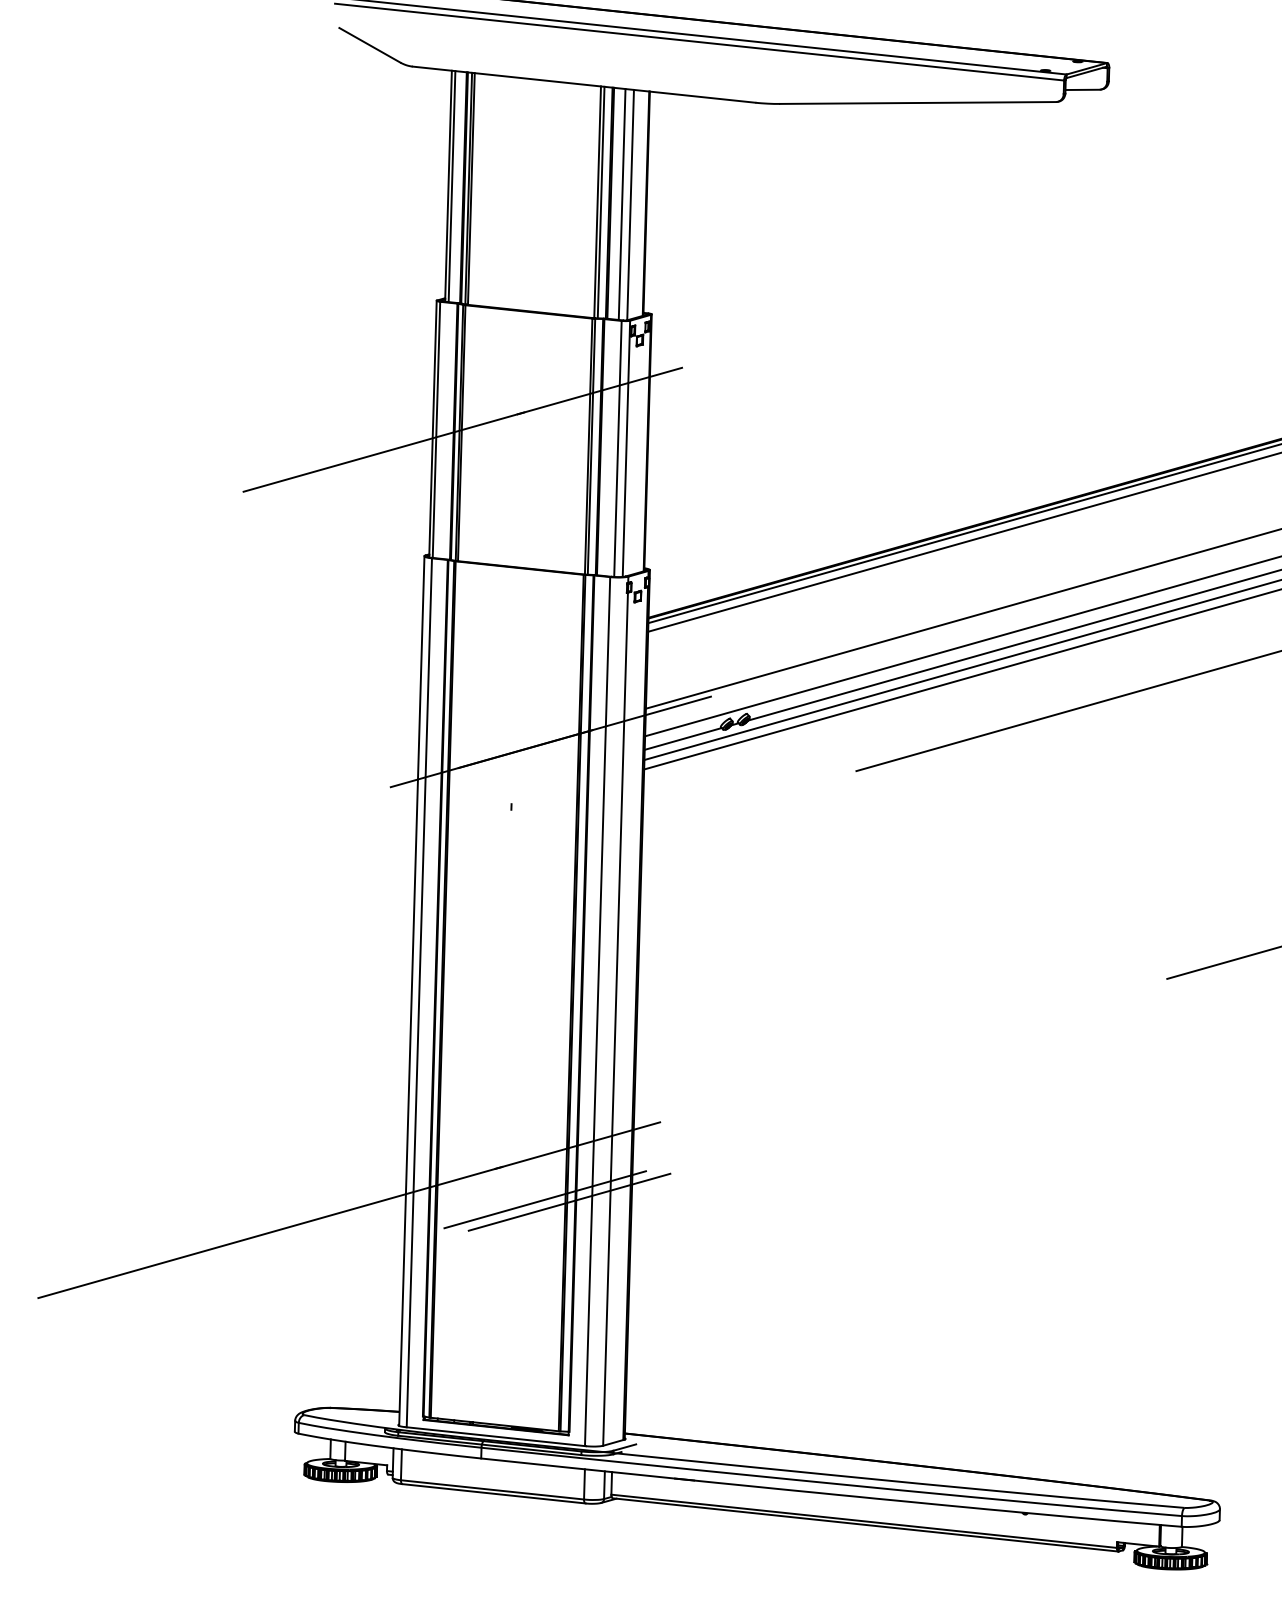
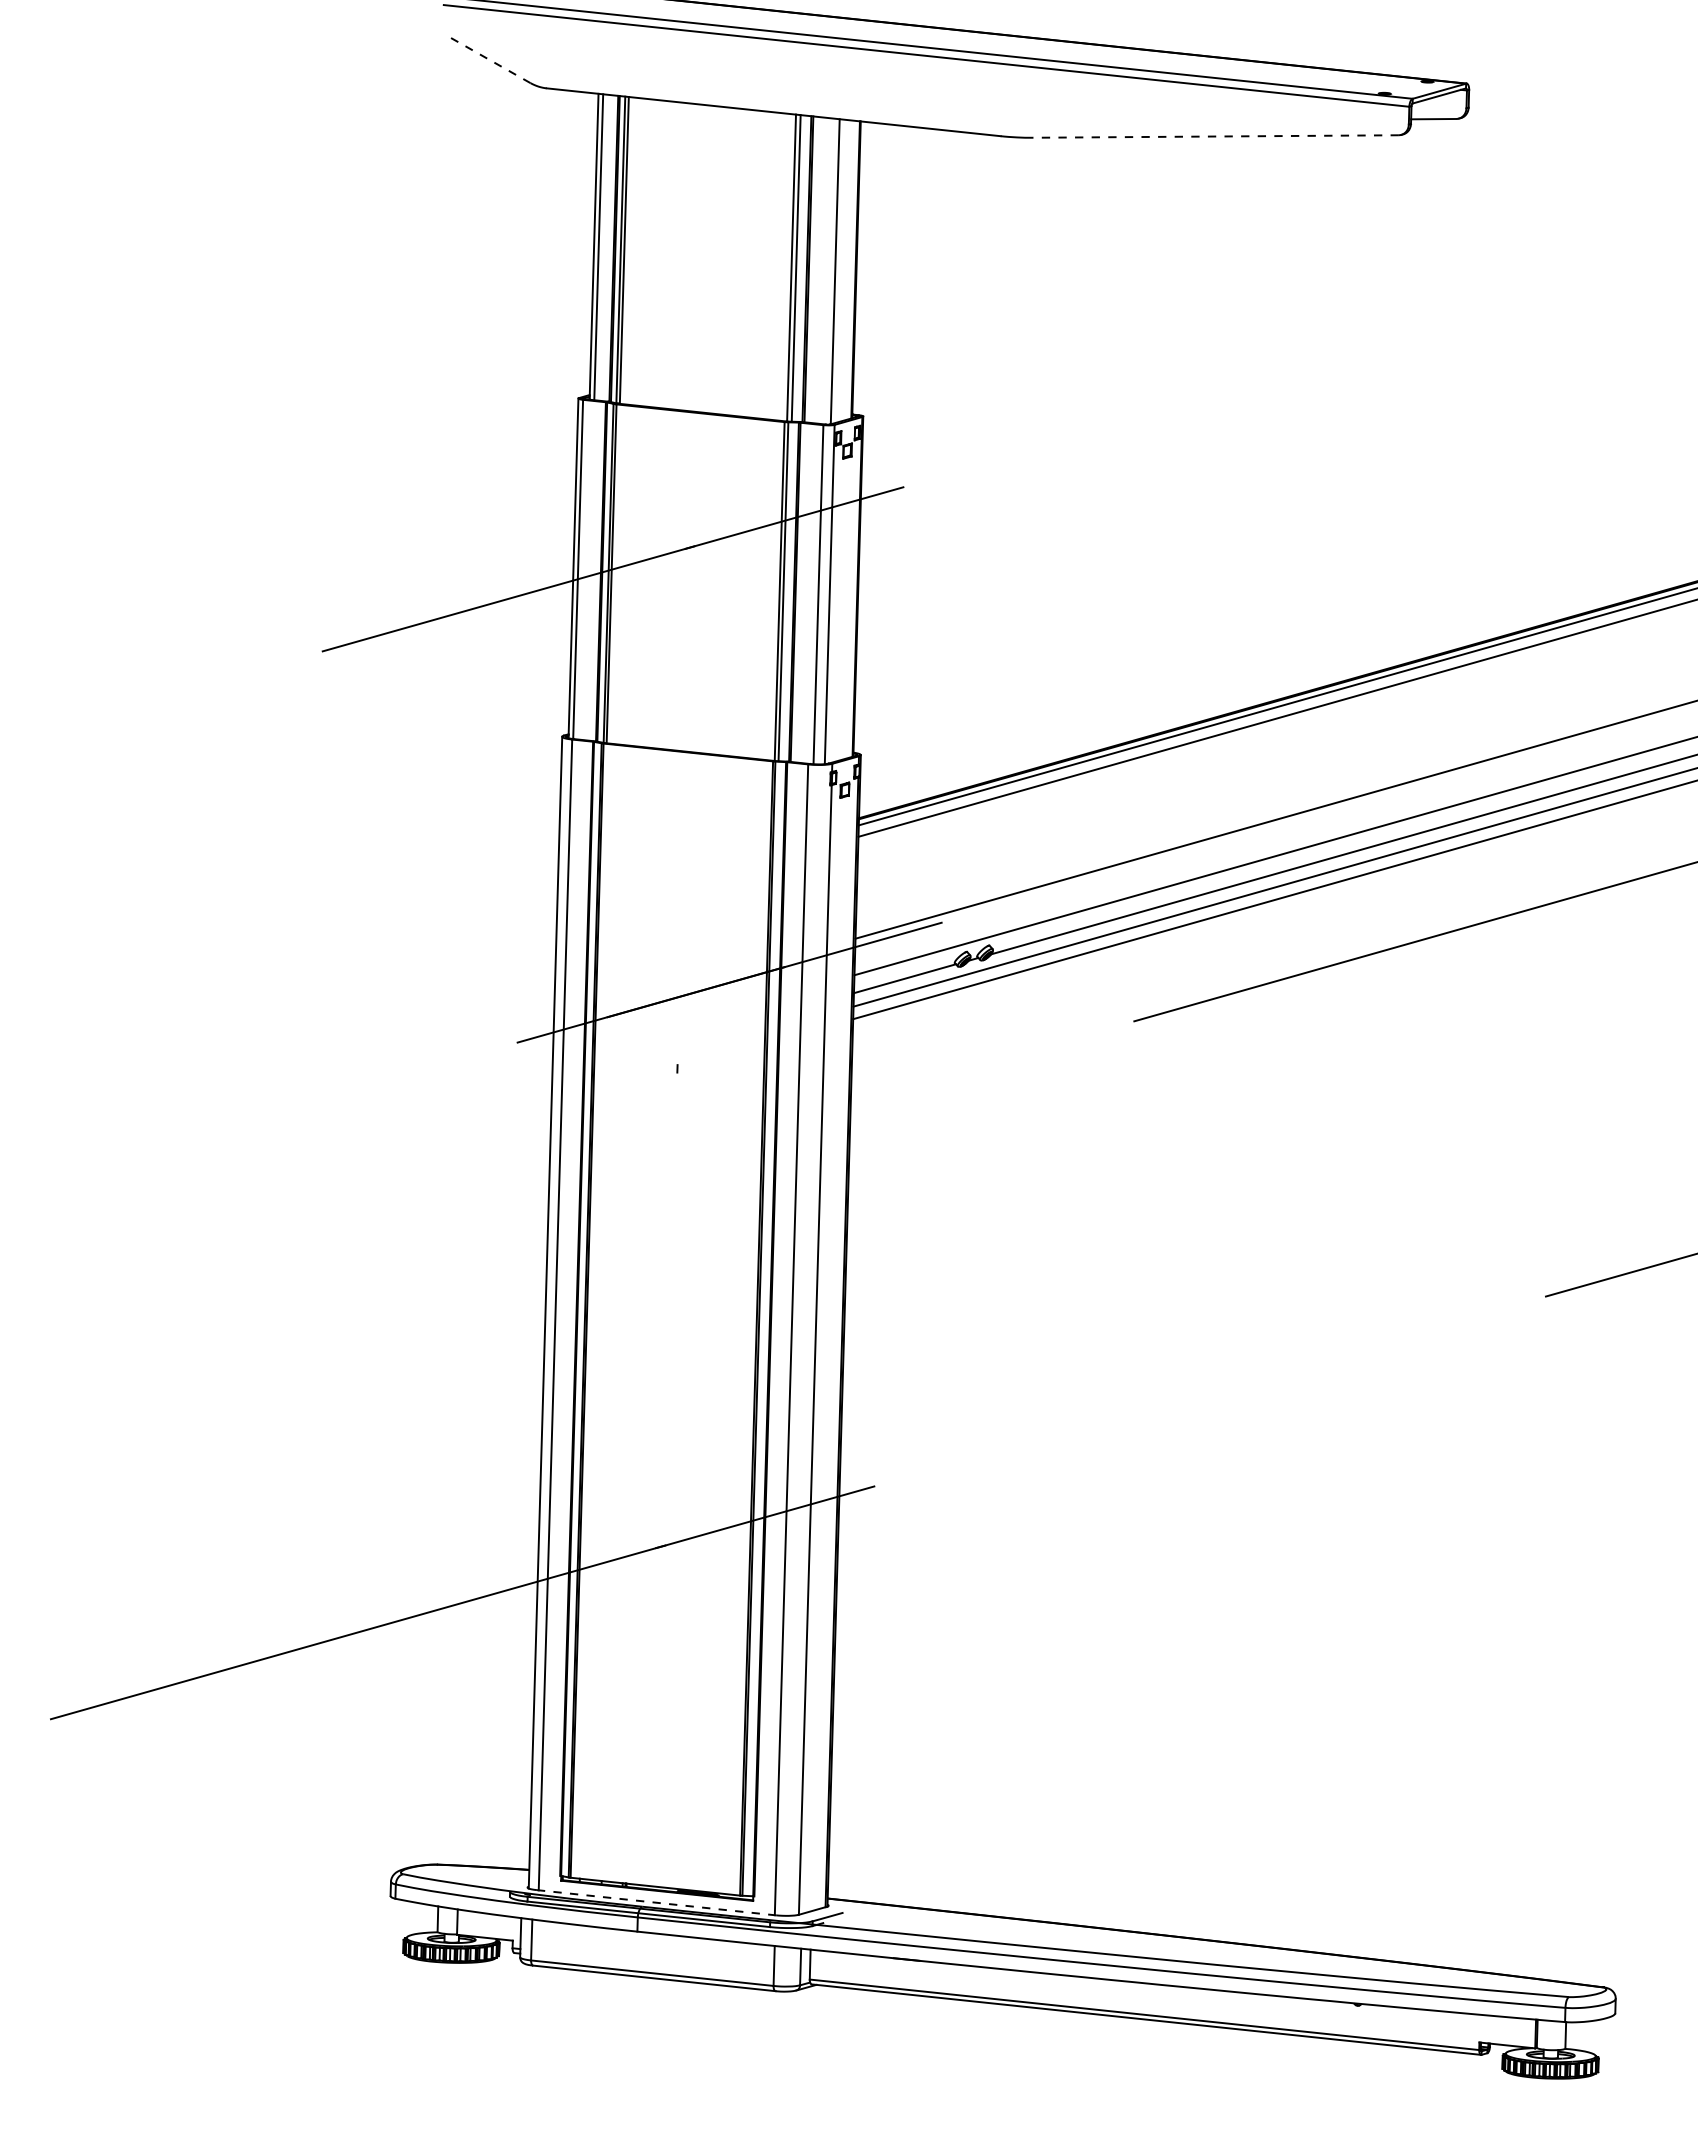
line: (370, 45) -> (490, 60), solid -> dashed
line: (918, 102) -> (1216, 136), solid -> dashed
line: (621, 204) -> (823, 270), removed
line: (544, 1199) -> (721, 1588), removed
line: (568, 1202) -> (753, 1592), removed
line: (496, 1436) -> (657, 1902), solid -> dashed

